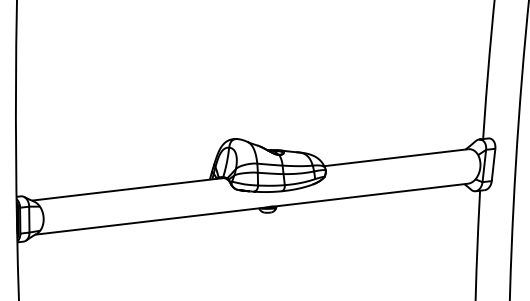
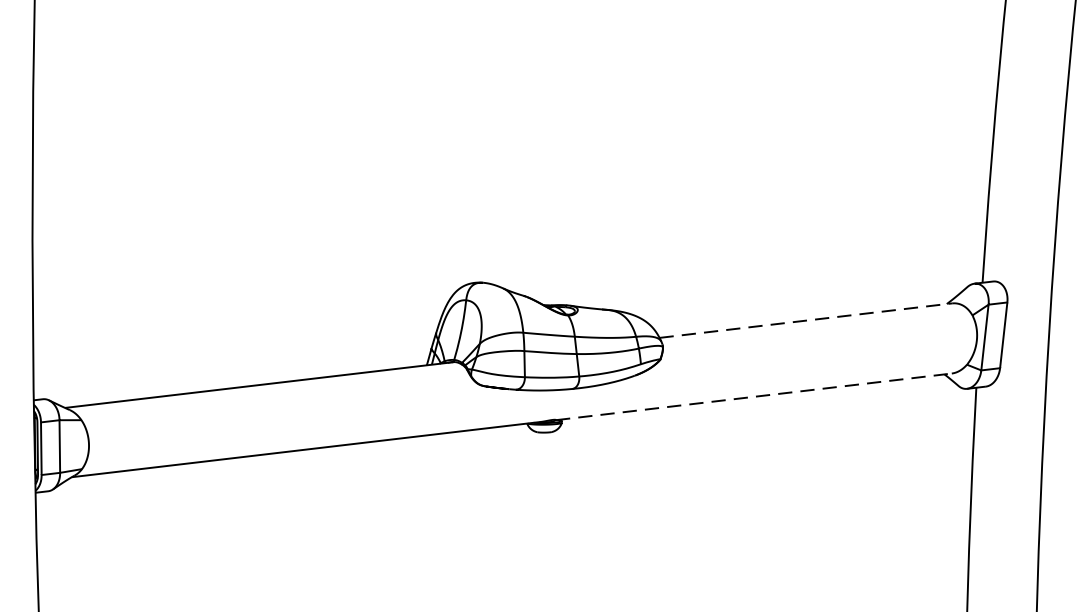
line: (396, 157) -> (806, 320), solid -> dashed
line: (370, 195) -> (753, 397), solid -> dashed

